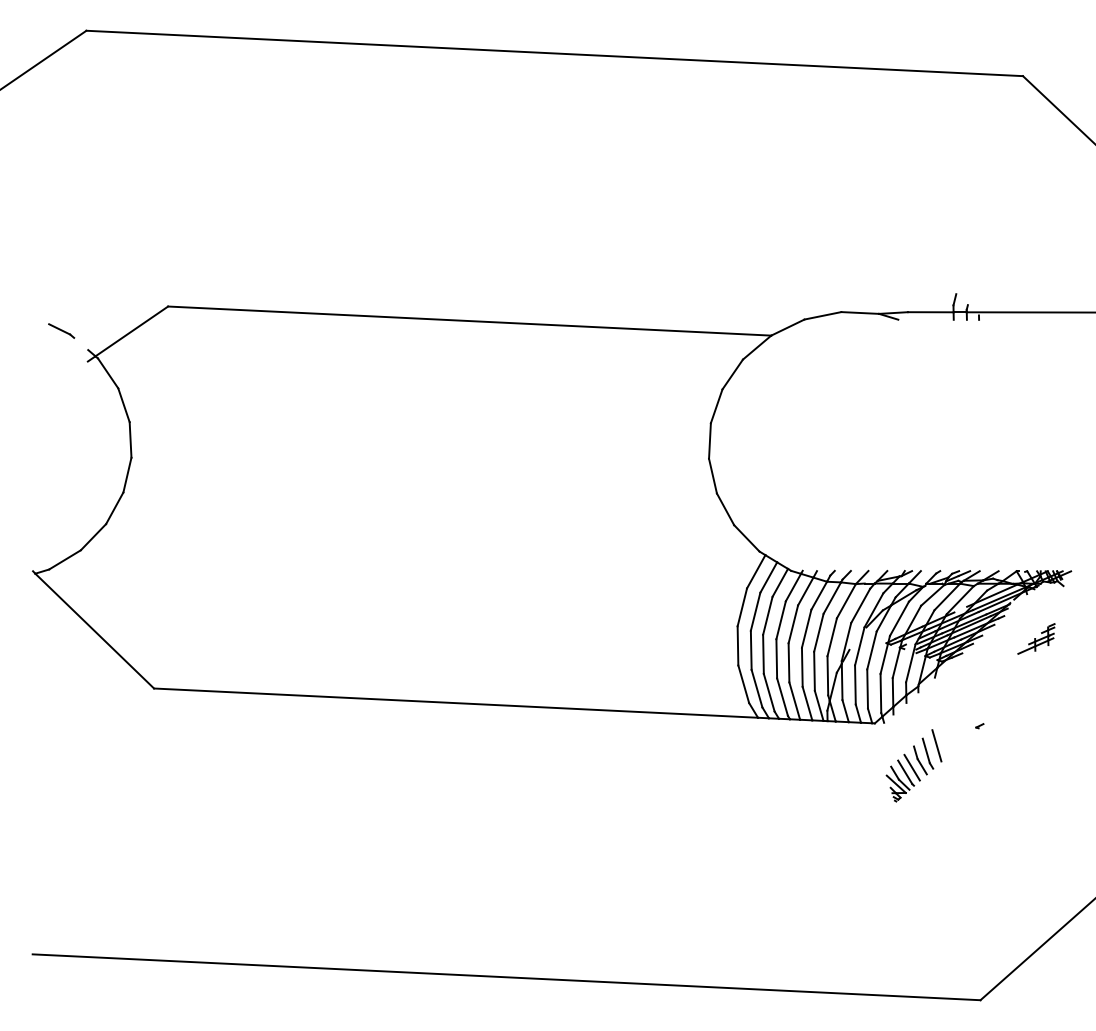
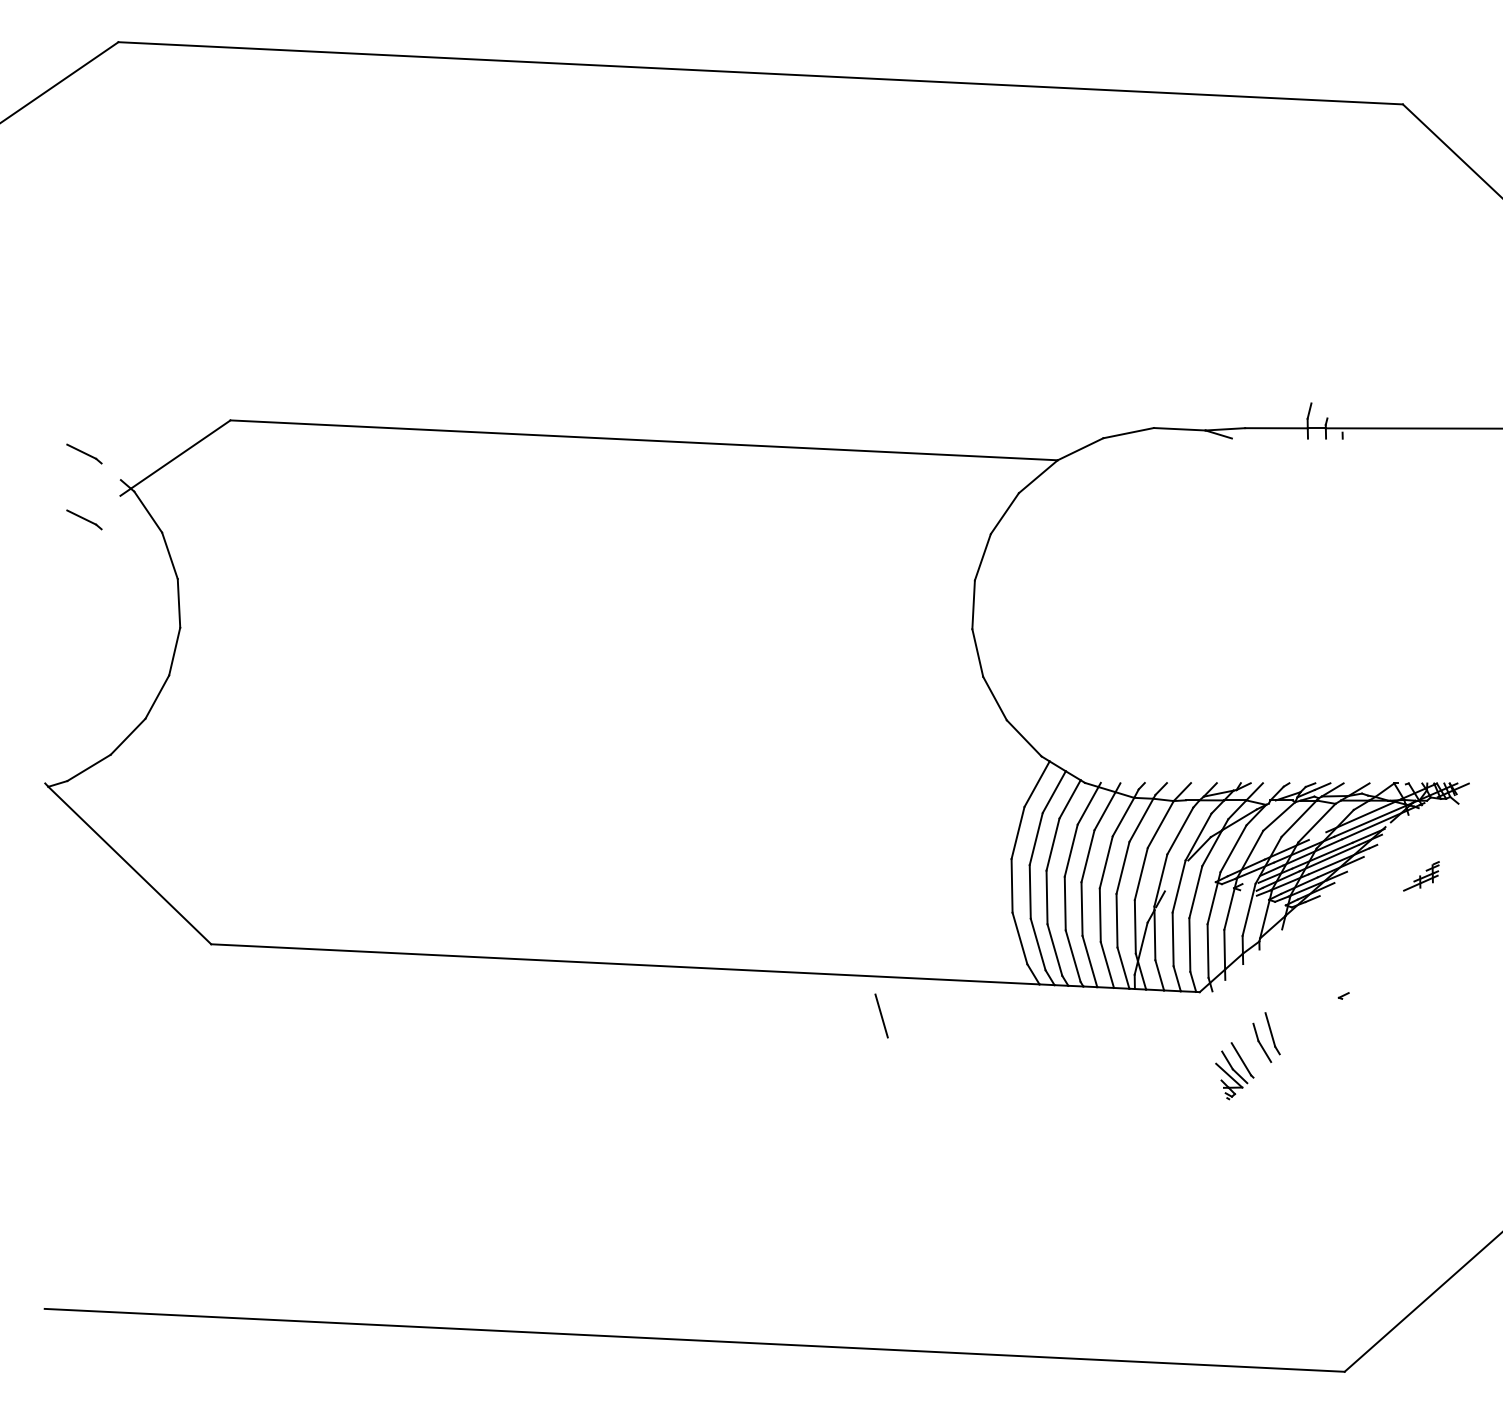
line: (61, 378) -> (84, 519), added
part: (1036, 638) -> (1421, 875), size x0.7
line: (936, 745) -> (881, 1015), moved
line: (911, 767) -> (1250, 1052), removed

